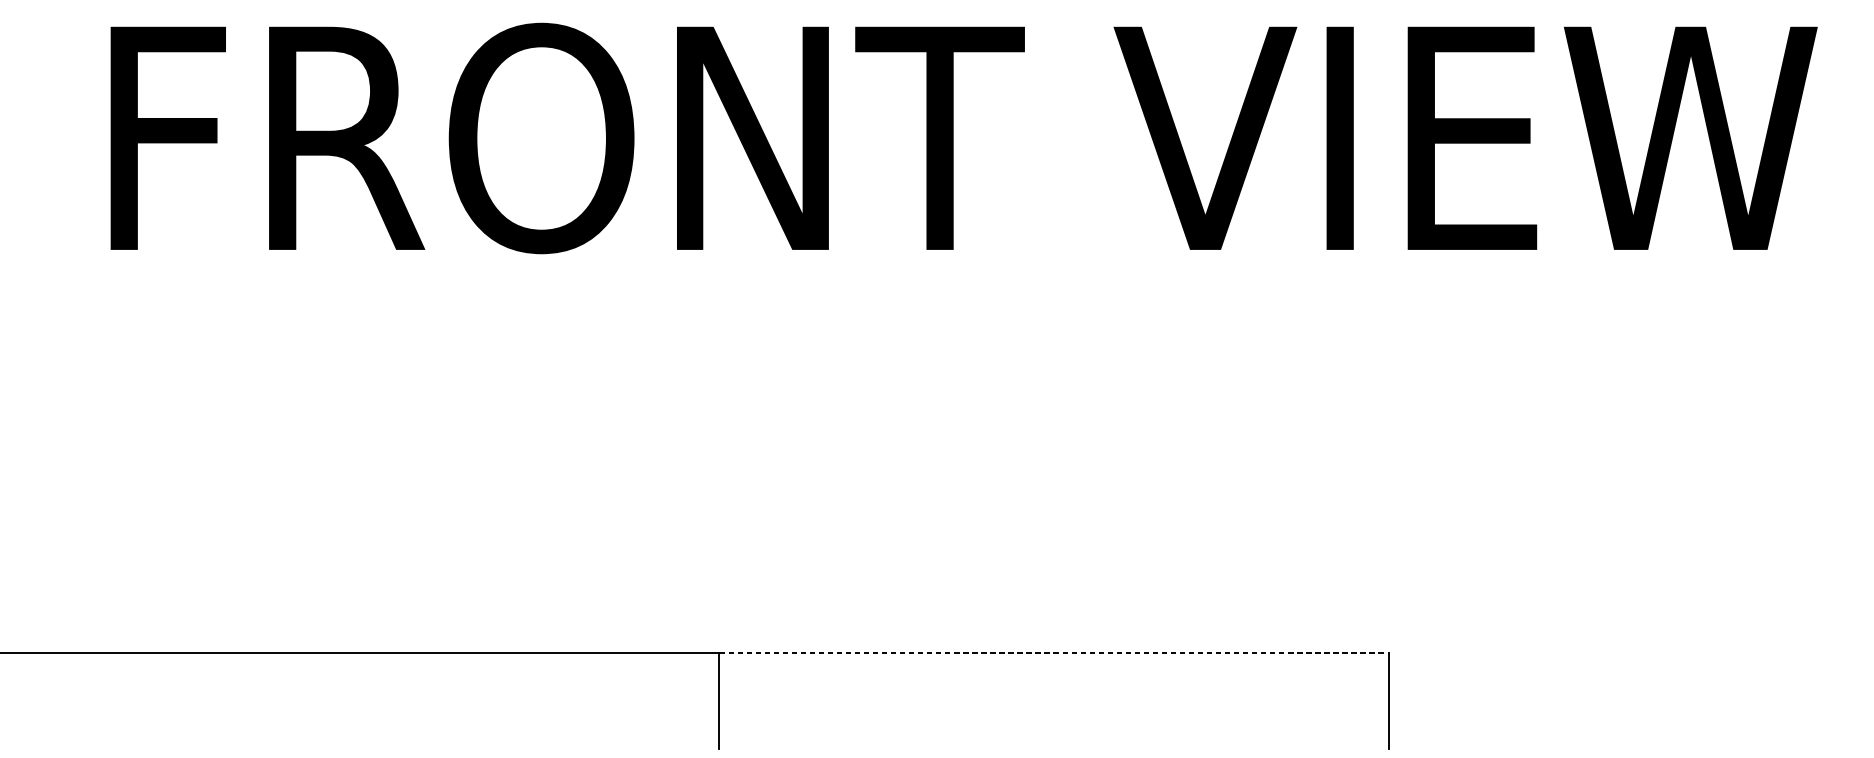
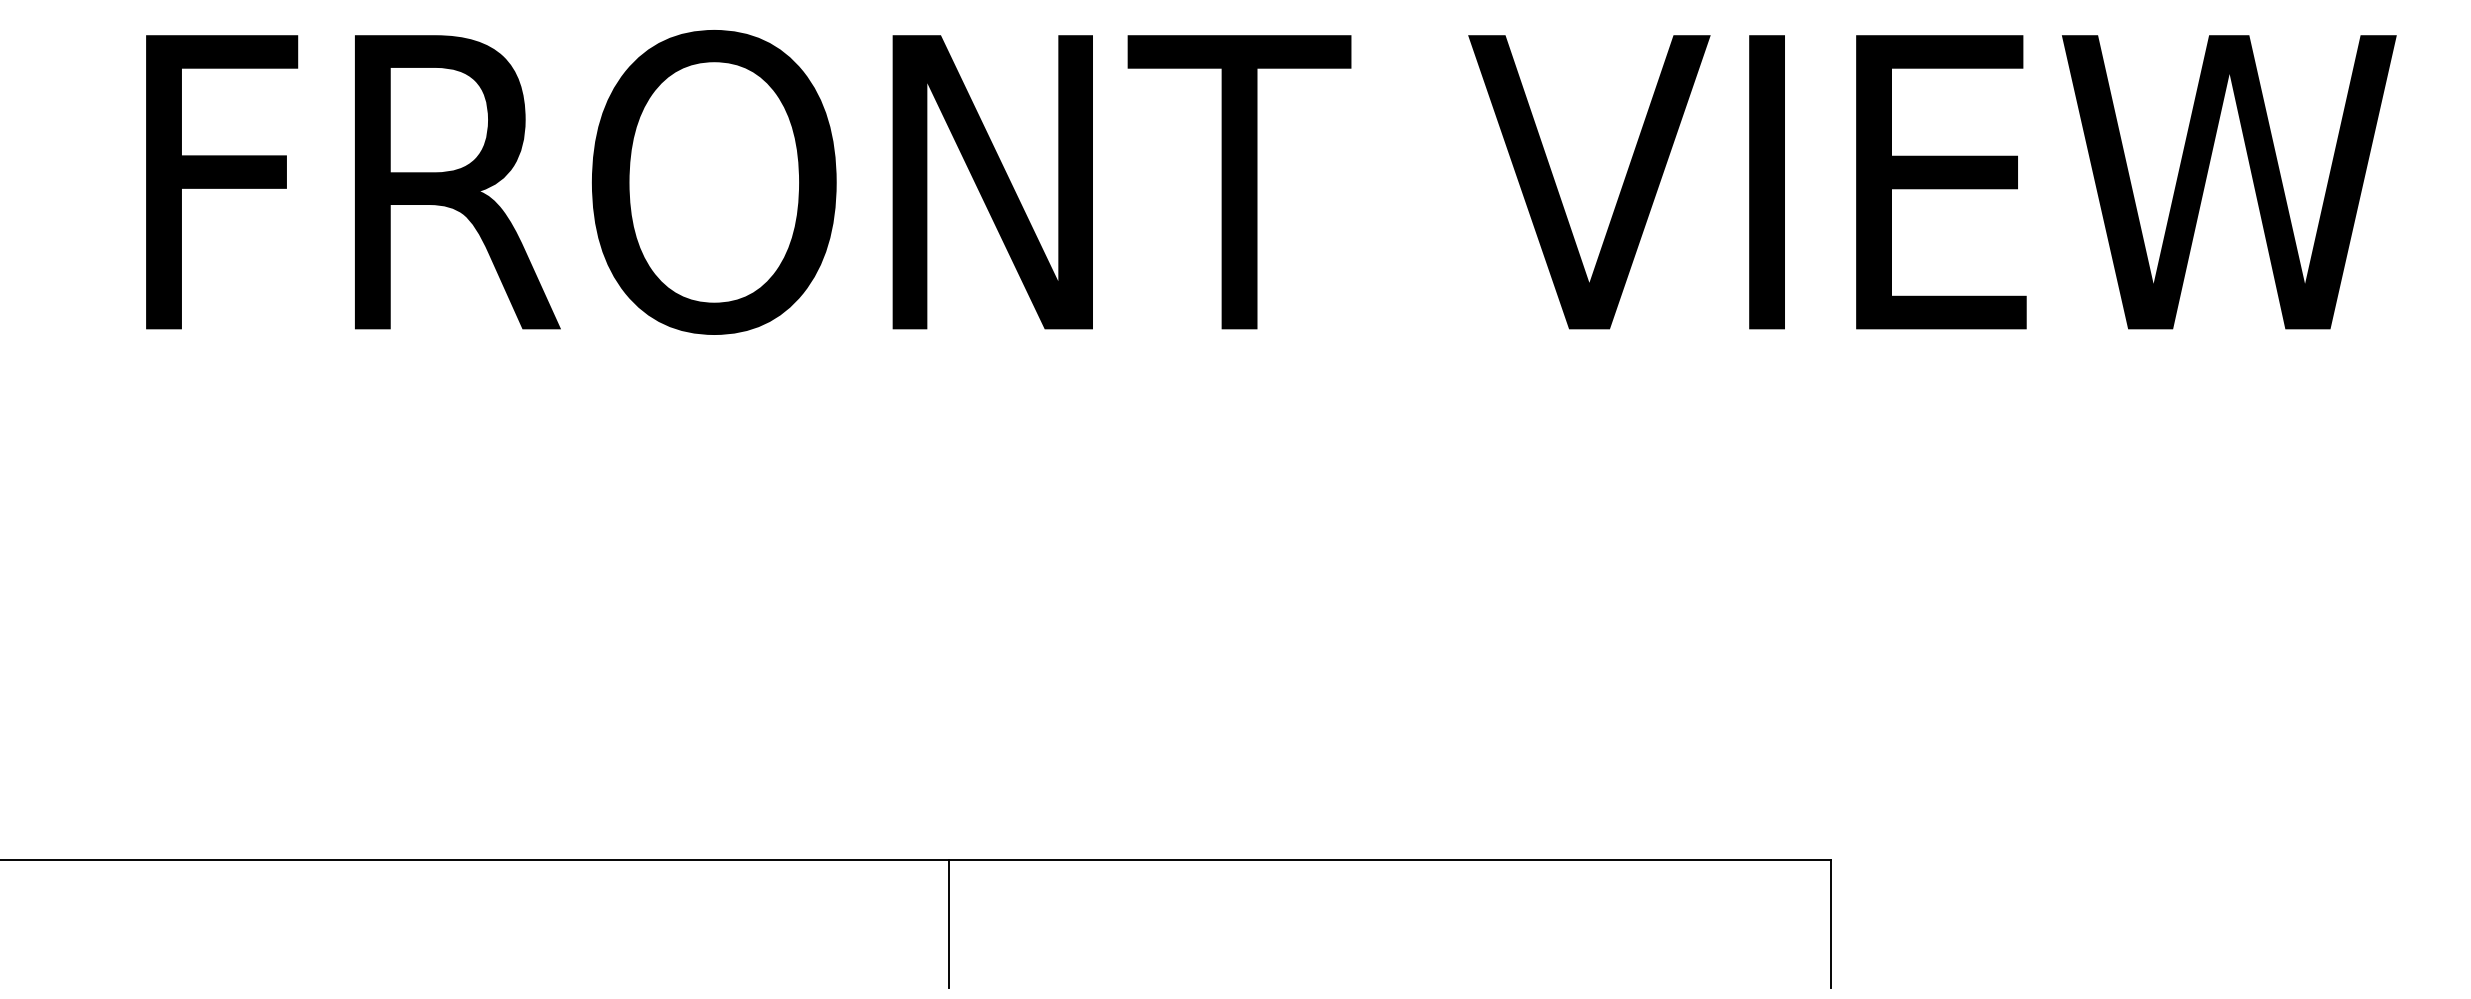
line: (1054, 652) -> (1390, 860), dashed -> solid

